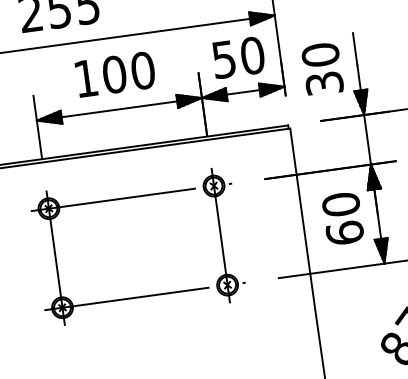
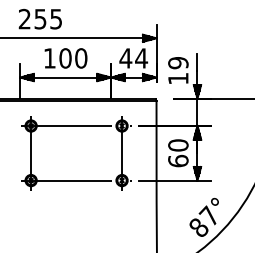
text: (237, 57) -> (133, 58), 50 -> 44
text: (322, 68) -> (178, 70), 30 -> 19
part: (131, 198) -> (76, 126), moved

